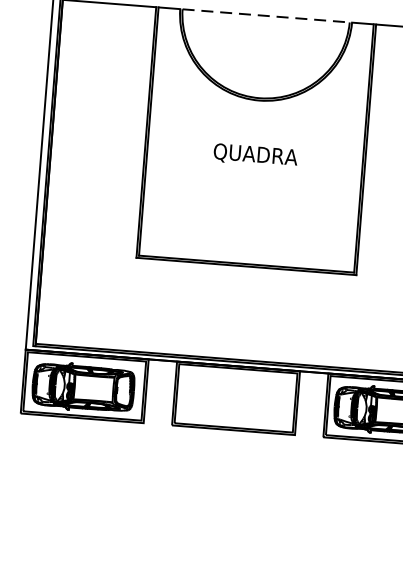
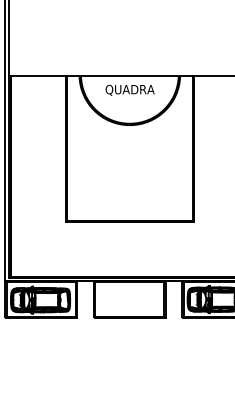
line: (265, 15) -> (129, 75), dashed -> solid
text: (254, 154) -> (129, 89), moved

